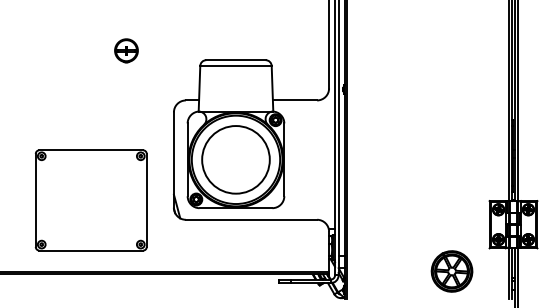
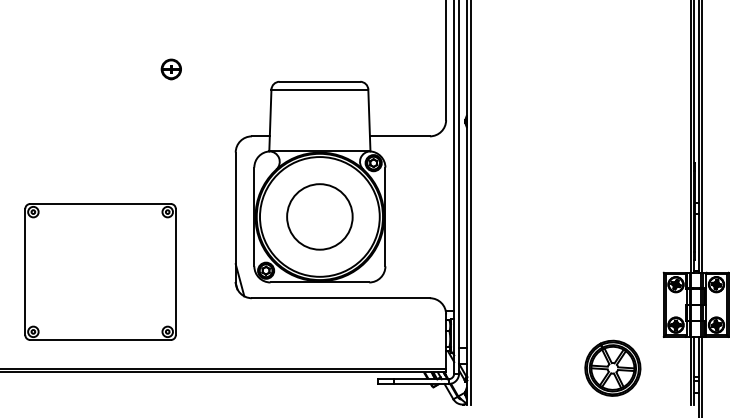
part: (126, 51) -> (171, 69), size x0.62
circle: (235, 159) -> (319, 216), size x0.71
part: (90, 200) -> (99, 272), moved

